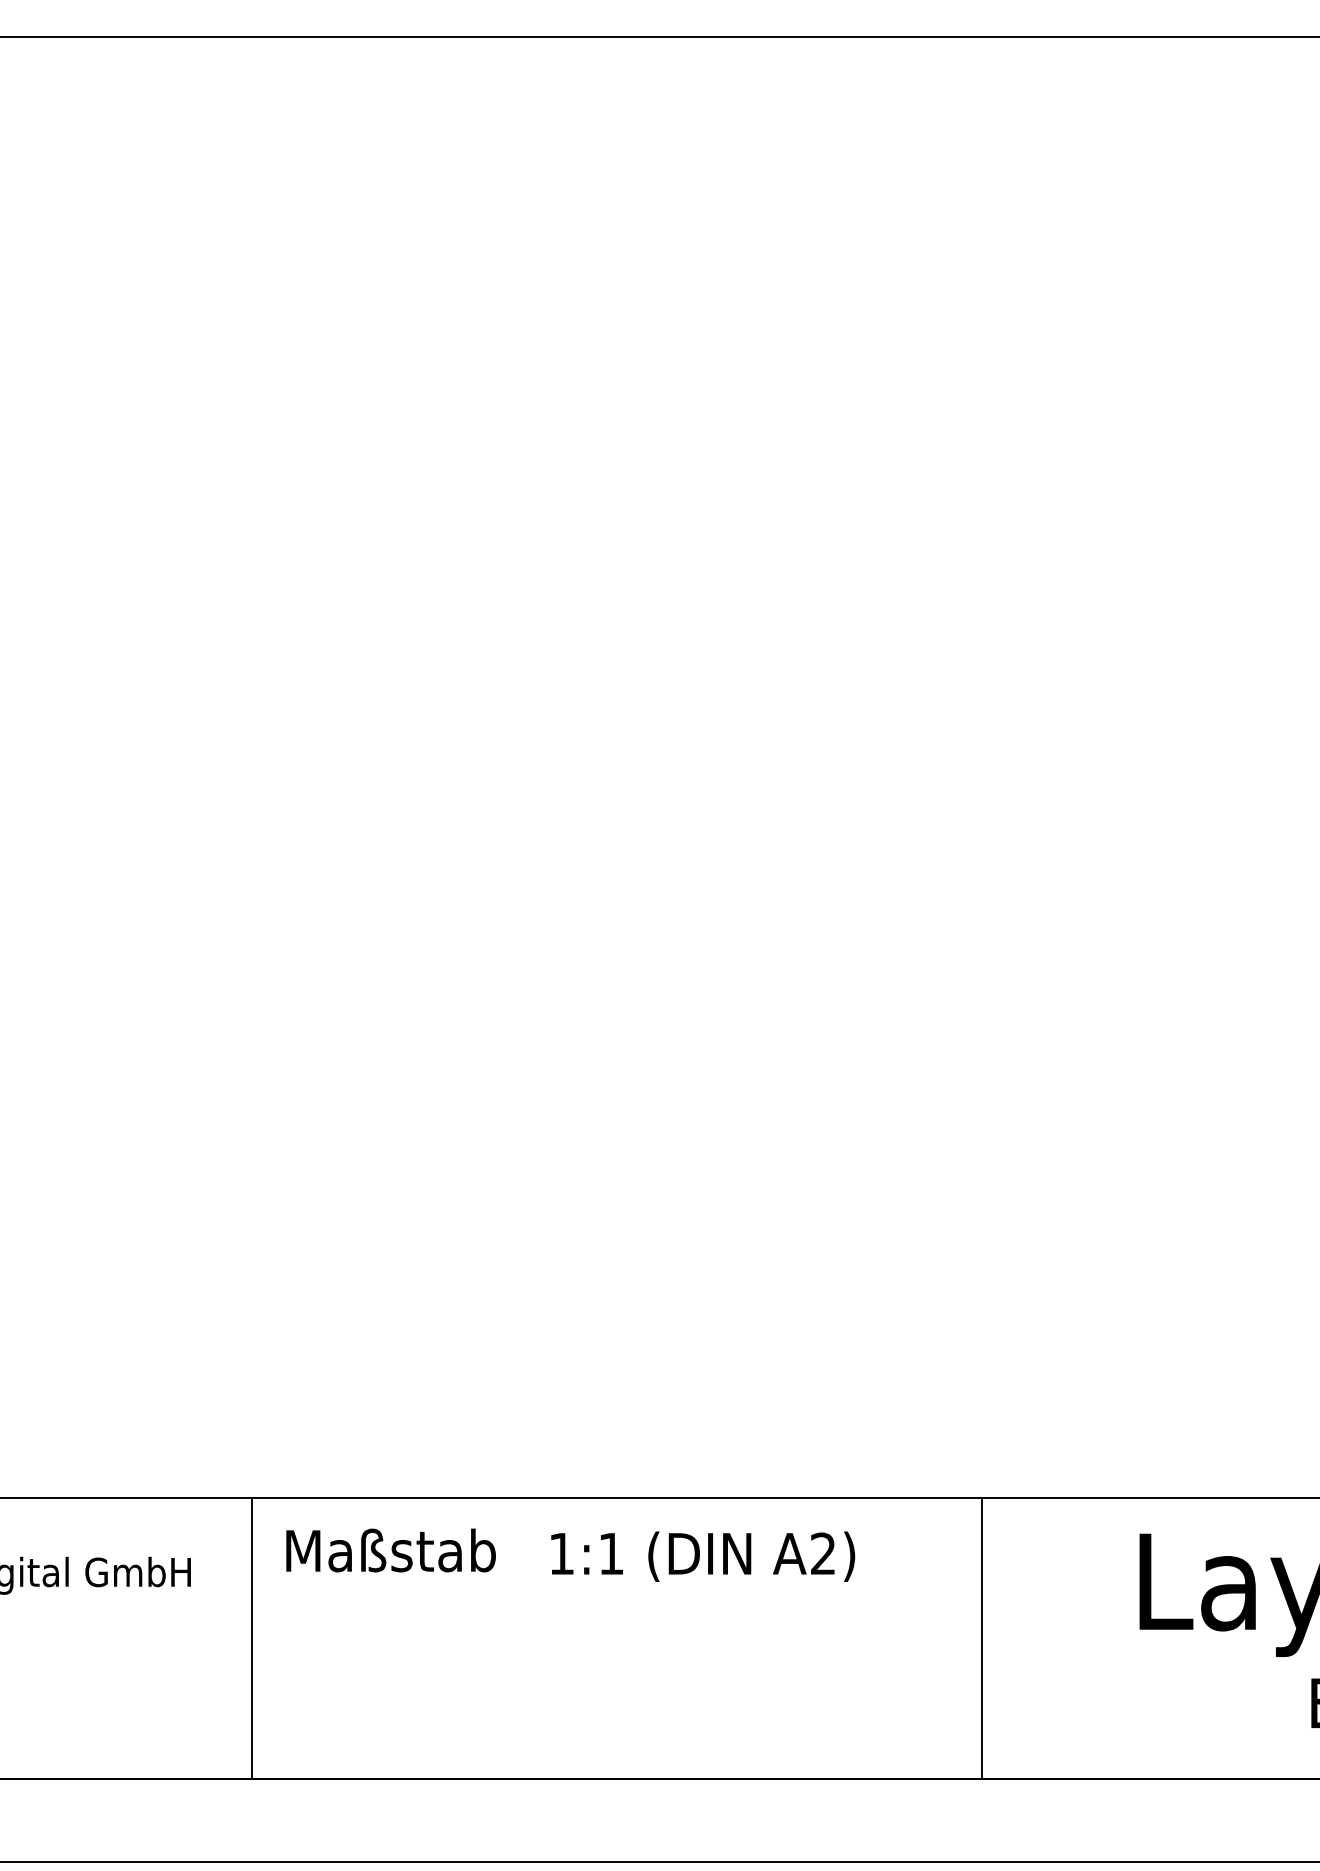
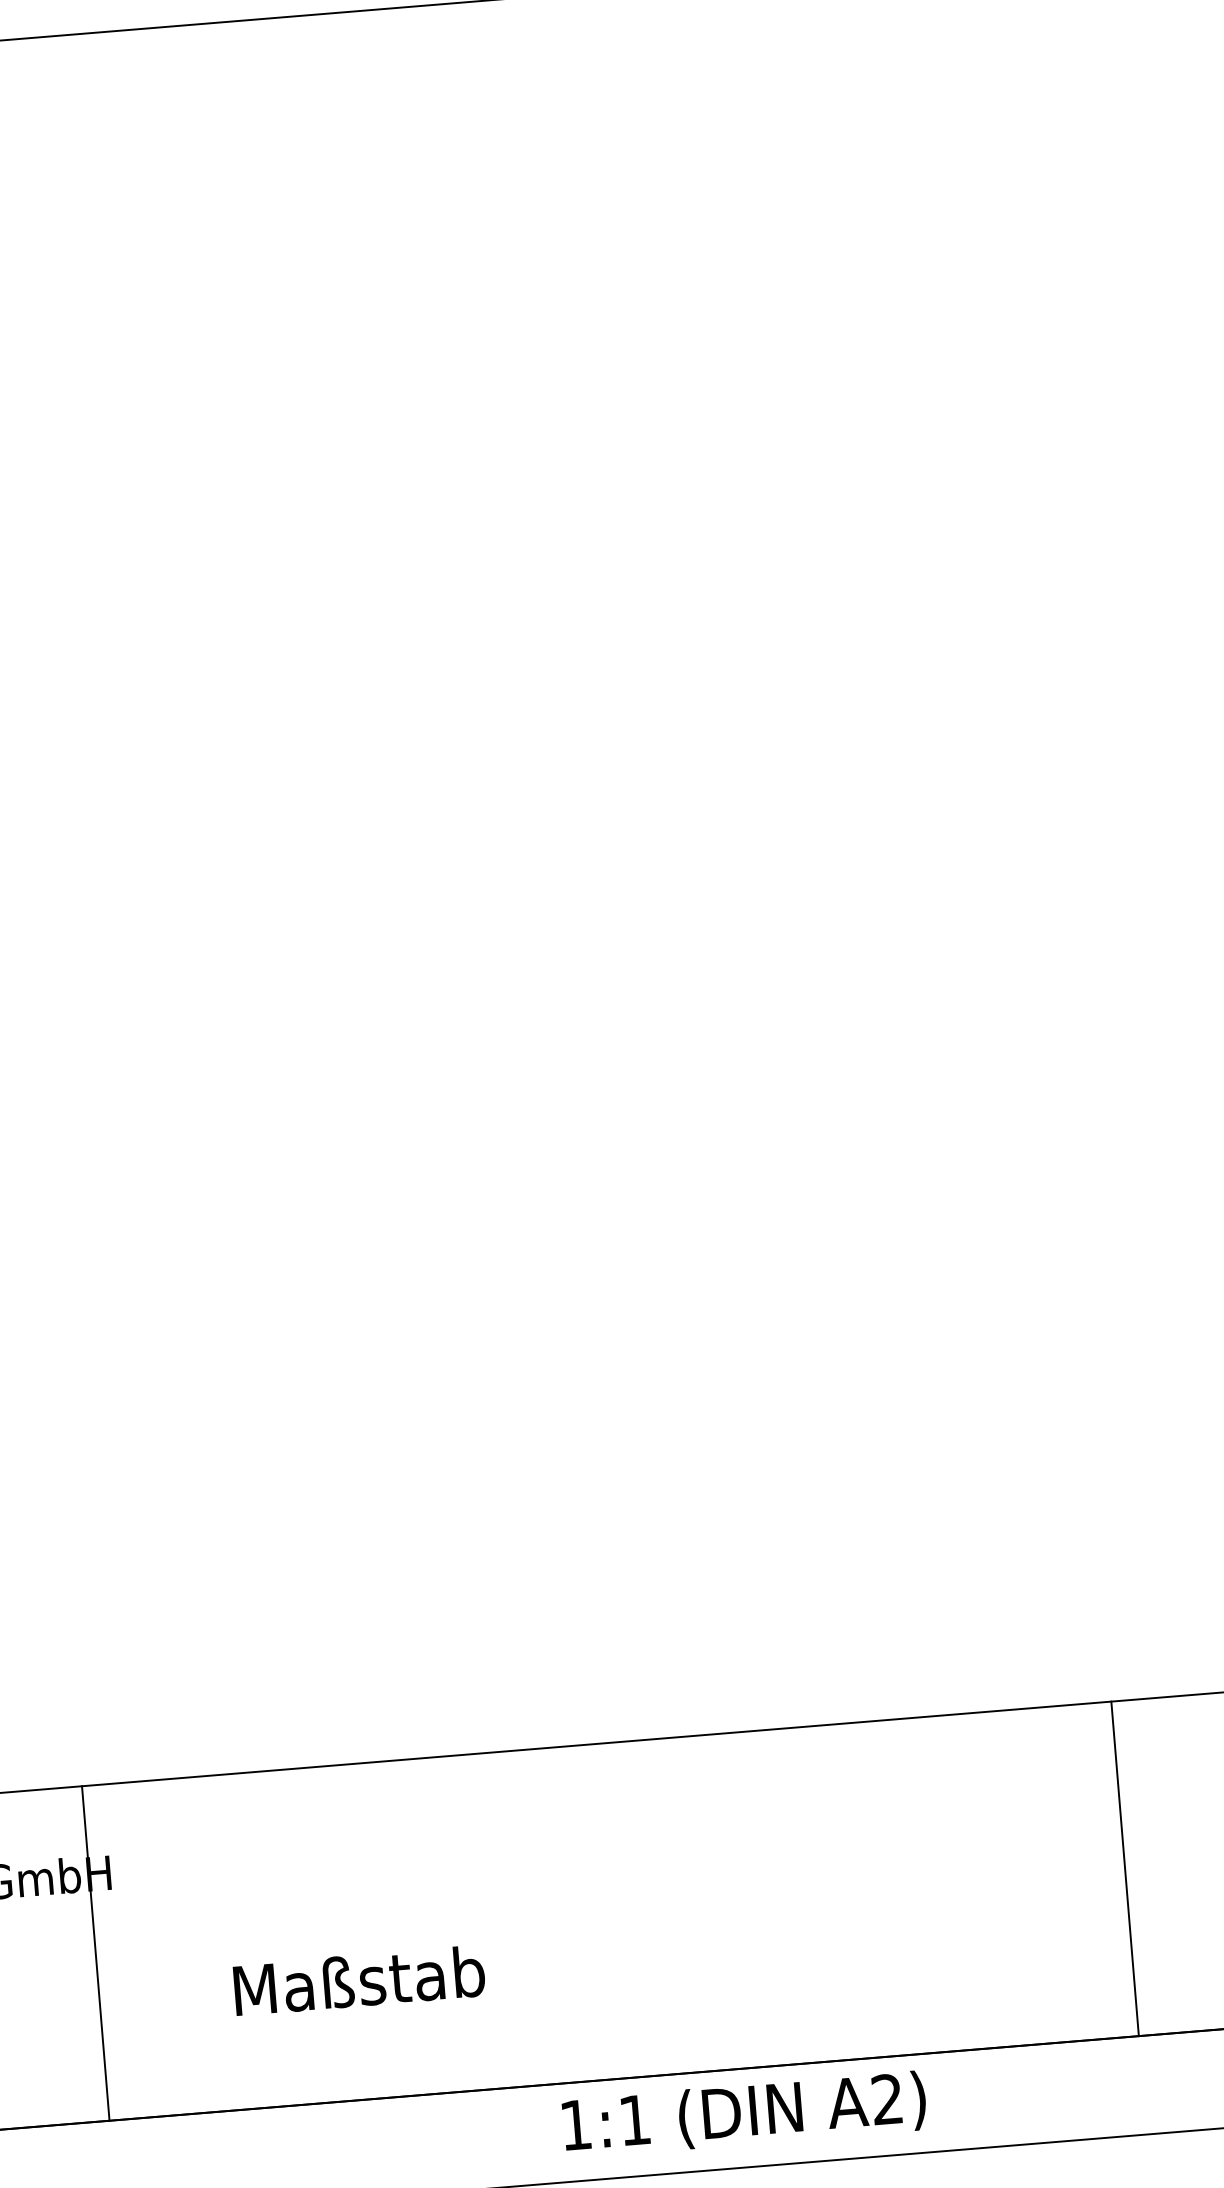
text: (390, 1550) -> (358, 1980), moved
text: (703, 1556) -> (745, 2114), moved
line: (252, 1638) -> (96, 1953), moved
line: (982, 1638) -> (1125, 1868), moved

